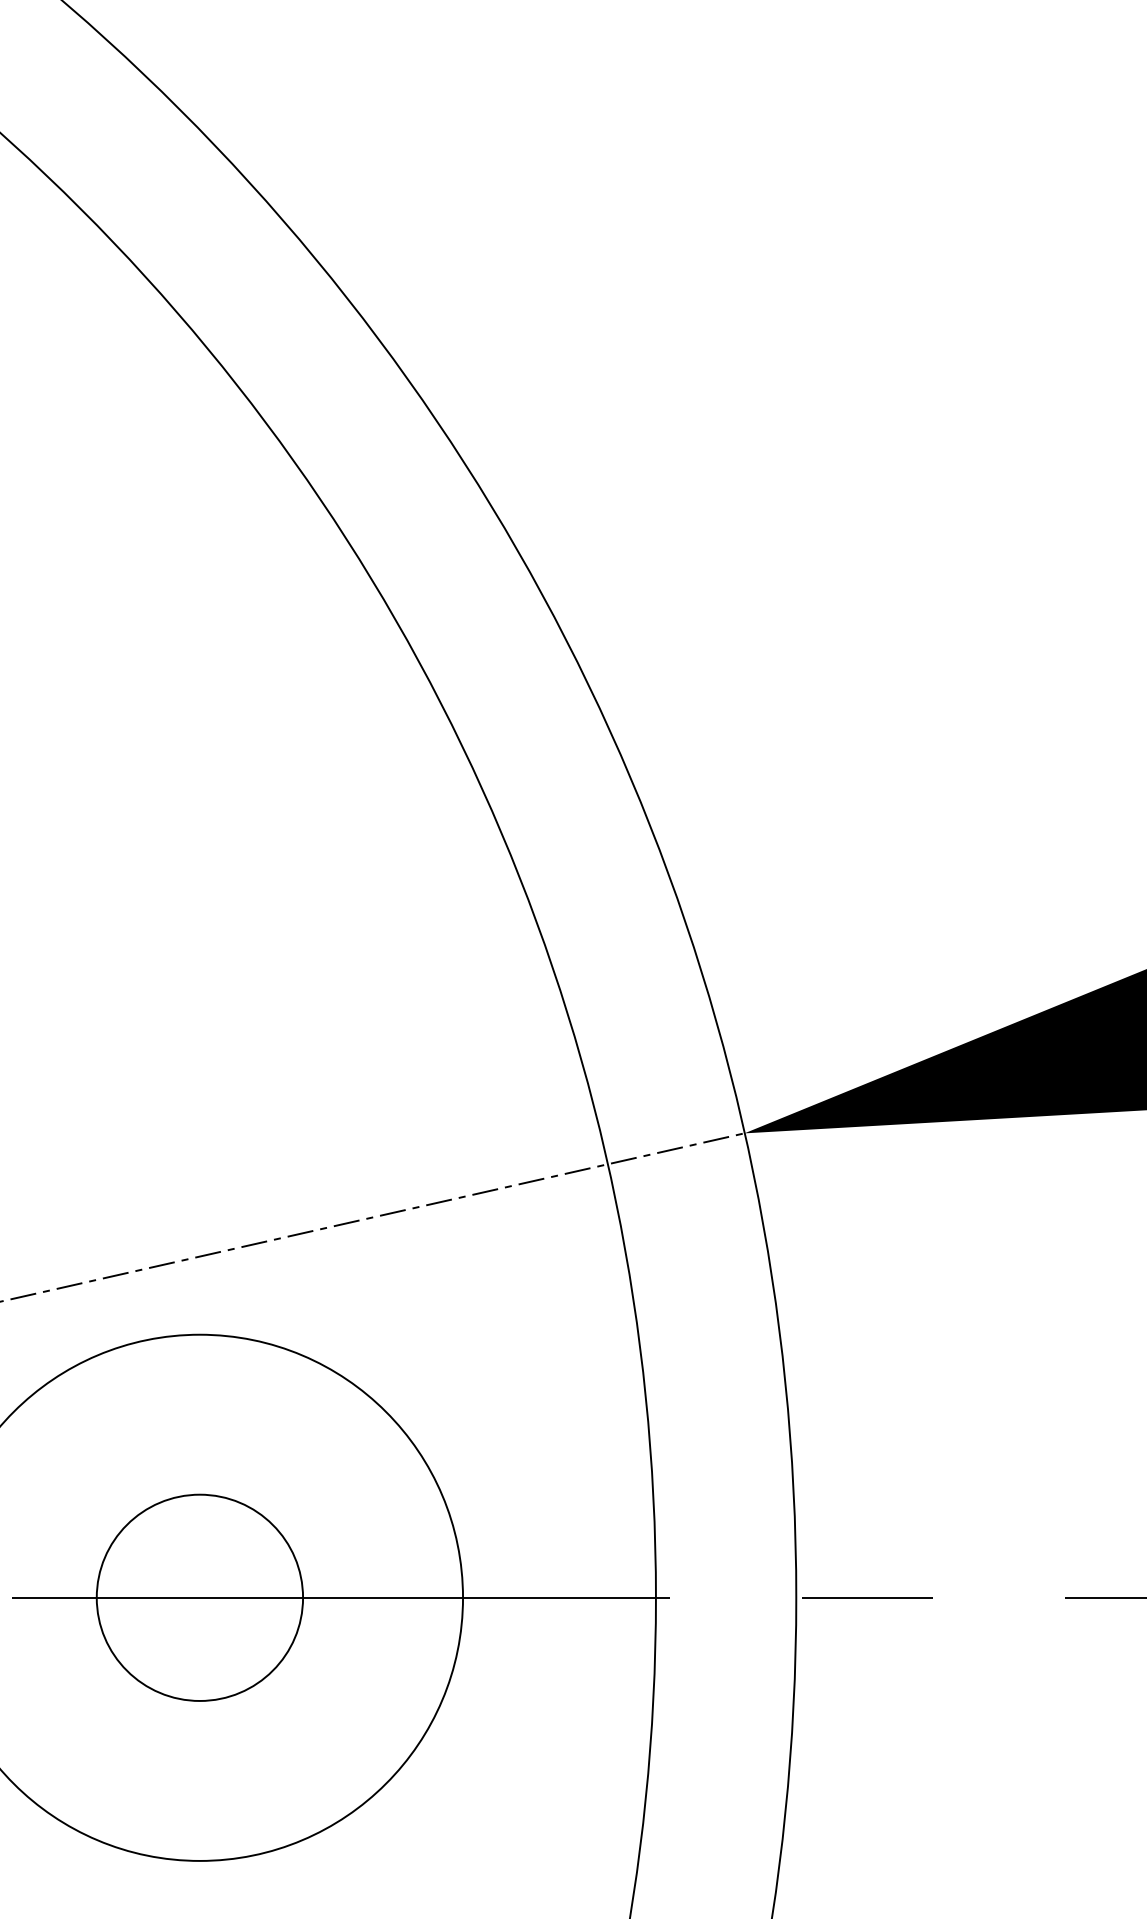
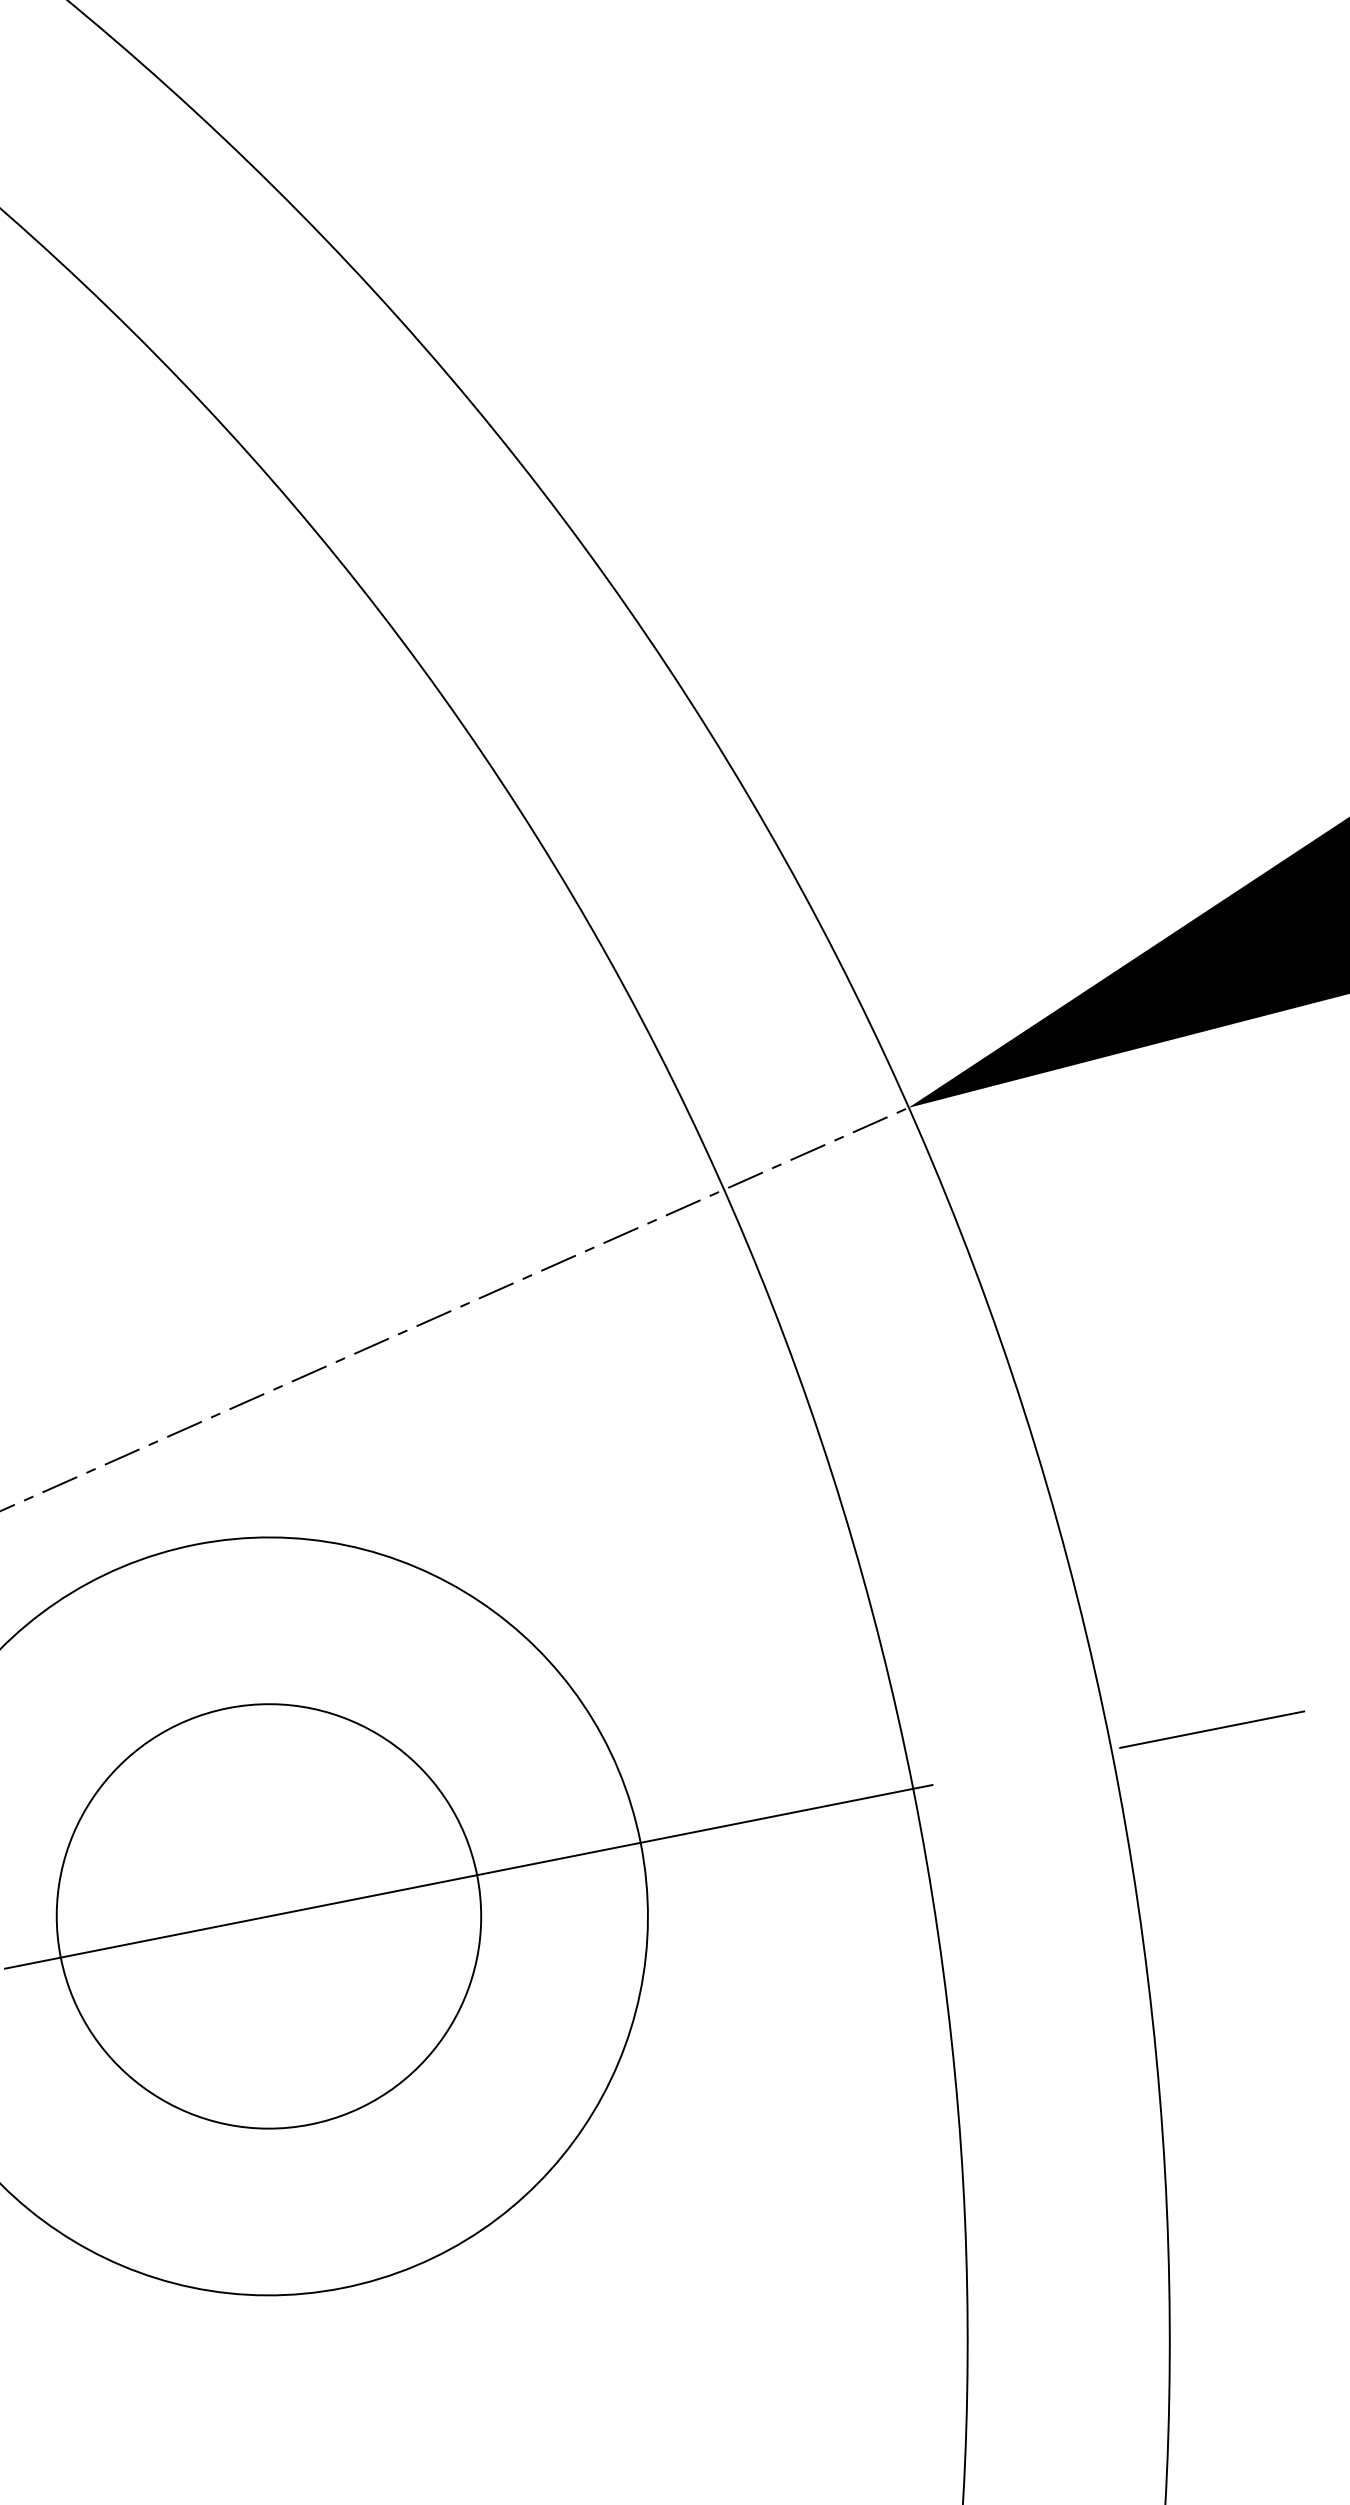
circle: (199, 1597) -> (268, 1916), size x1.43

